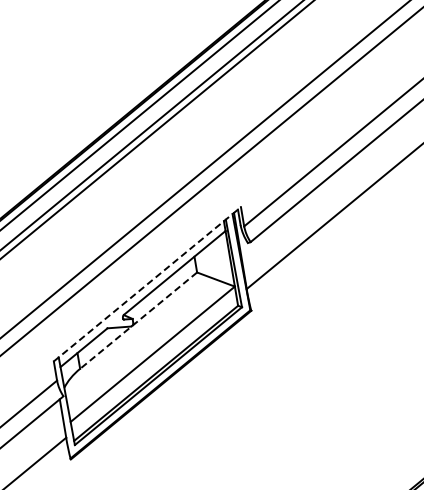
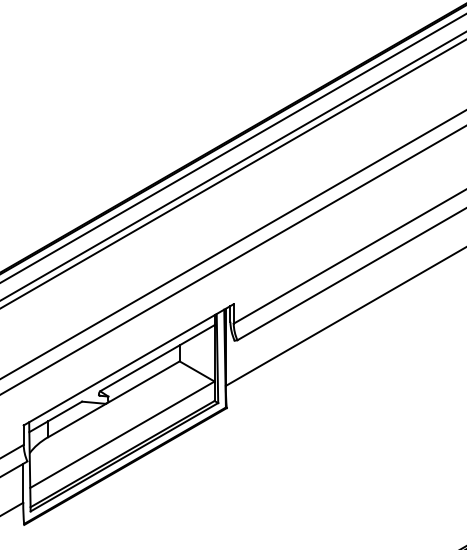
line: (148, 283) -> (129, 364), dashed -> solid
line: (139, 320) -> (114, 399), dashed -> solid

